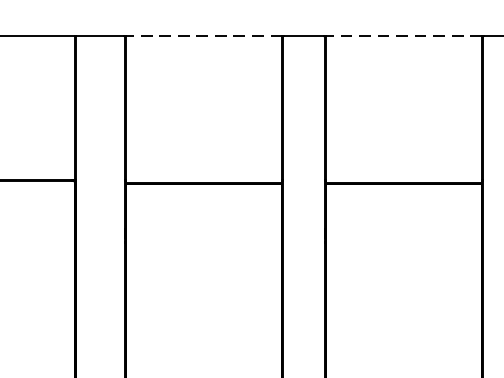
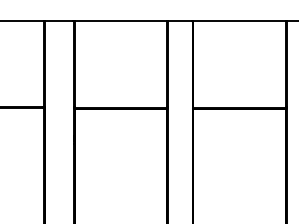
line: (203, 36) -> (120, 21), dashed -> solid
line: (403, 36) -> (239, 21), dashed -> solid

